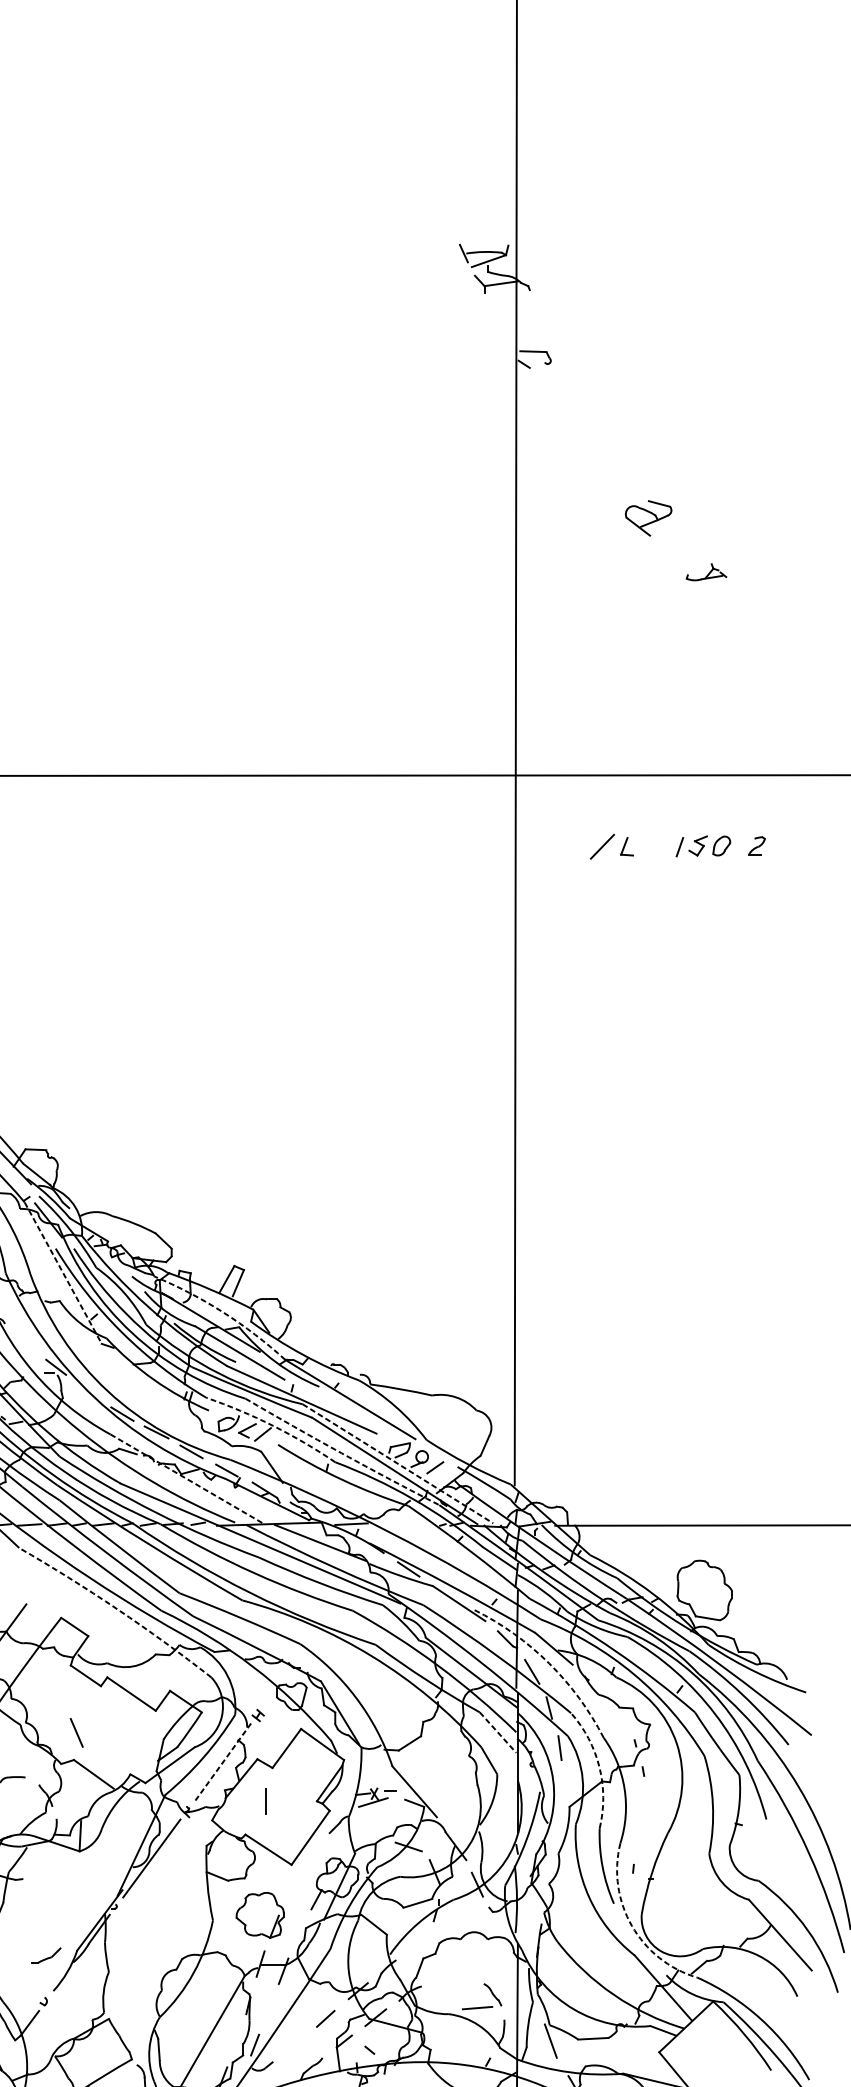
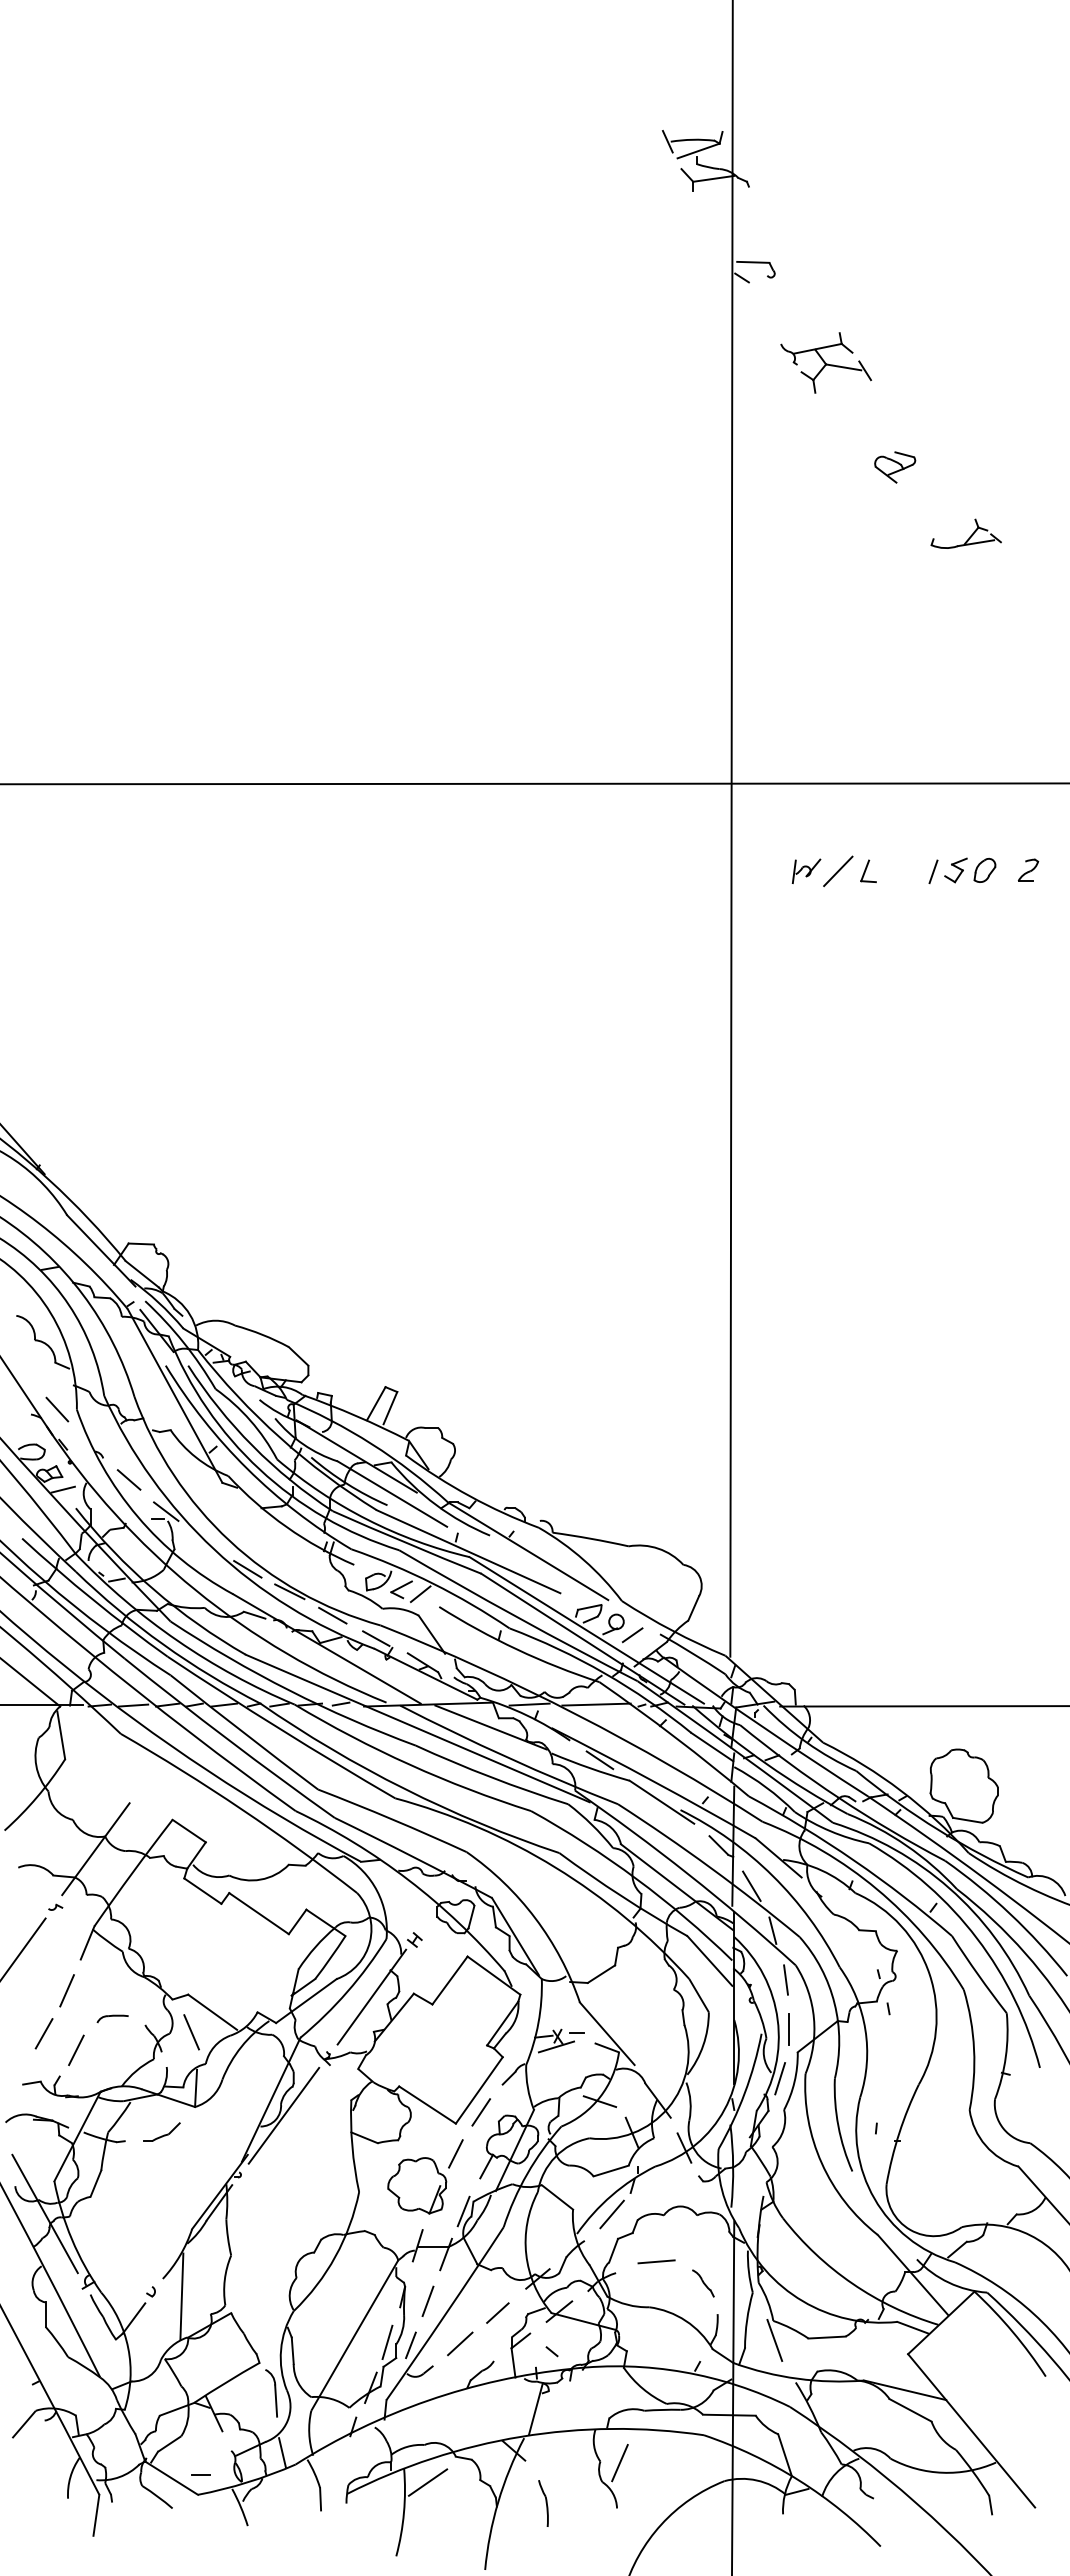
part: (592, 433) -> (826, 362), added
part: (649, 518) -> (895, 467), size x0.71
part: (705, 572) -> (965, 533), size x1.43
part: (576, 846) -> (806, 870), added
line: (63, 1273) -> (175, 1396), dashed -> solid
arc: (222, 1312) -> (371, 1444), dashed -> solid
line: (25, 1341) -> (128, 1479), added
arc: (273, 1425) -> (433, 1583), dashed -> solid
arc: (341, 1453) -> (517, 1617), dashed -> solid
line: (398, 1463) -> (587, 1630), dashed -> solid
line: (186, 1478) -> (326, 1648), dashed -> solid
line: (405, 1524) -> (596, 1704), added
arc: (117, 1609) -> (241, 1809), dashed -> solid
arc: (549, 1663) -> (772, 1875), dashed -> solid
line: (76, 1733) -> (191, 2032), moved
line: (497, 1733) -> (709, 1961), dashed -> solid
line: (222, 1762) -> (371, 1997), dashed -> solid
arc: (599, 1767) -> (834, 2003), dashed -> solid
line: (266, 1801) -> (788, 2029), moved
line: (555, 1828) -> (780, 2078), added
line: (312, 1855) -> (481, 2112), added
line: (291, 1889) -> (455, 2153), added
arc: (631, 1925) -> (874, 2198), dashed -> solid
line: (297, 1936) -> (463, 2211), added
line: (418, 1938) -> (611, 2214), added
part: (45, 1954) -> (161, 2131), moved
line: (68, 2005) -> (181, 2296), added
line: (477, 2007) -> (656, 2261), moved
line: (268, 2009) -> (427, 2301), added
line: (236, 2042) -> (387, 2342), added
line: (295, 2043) -> (460, 2343), added

